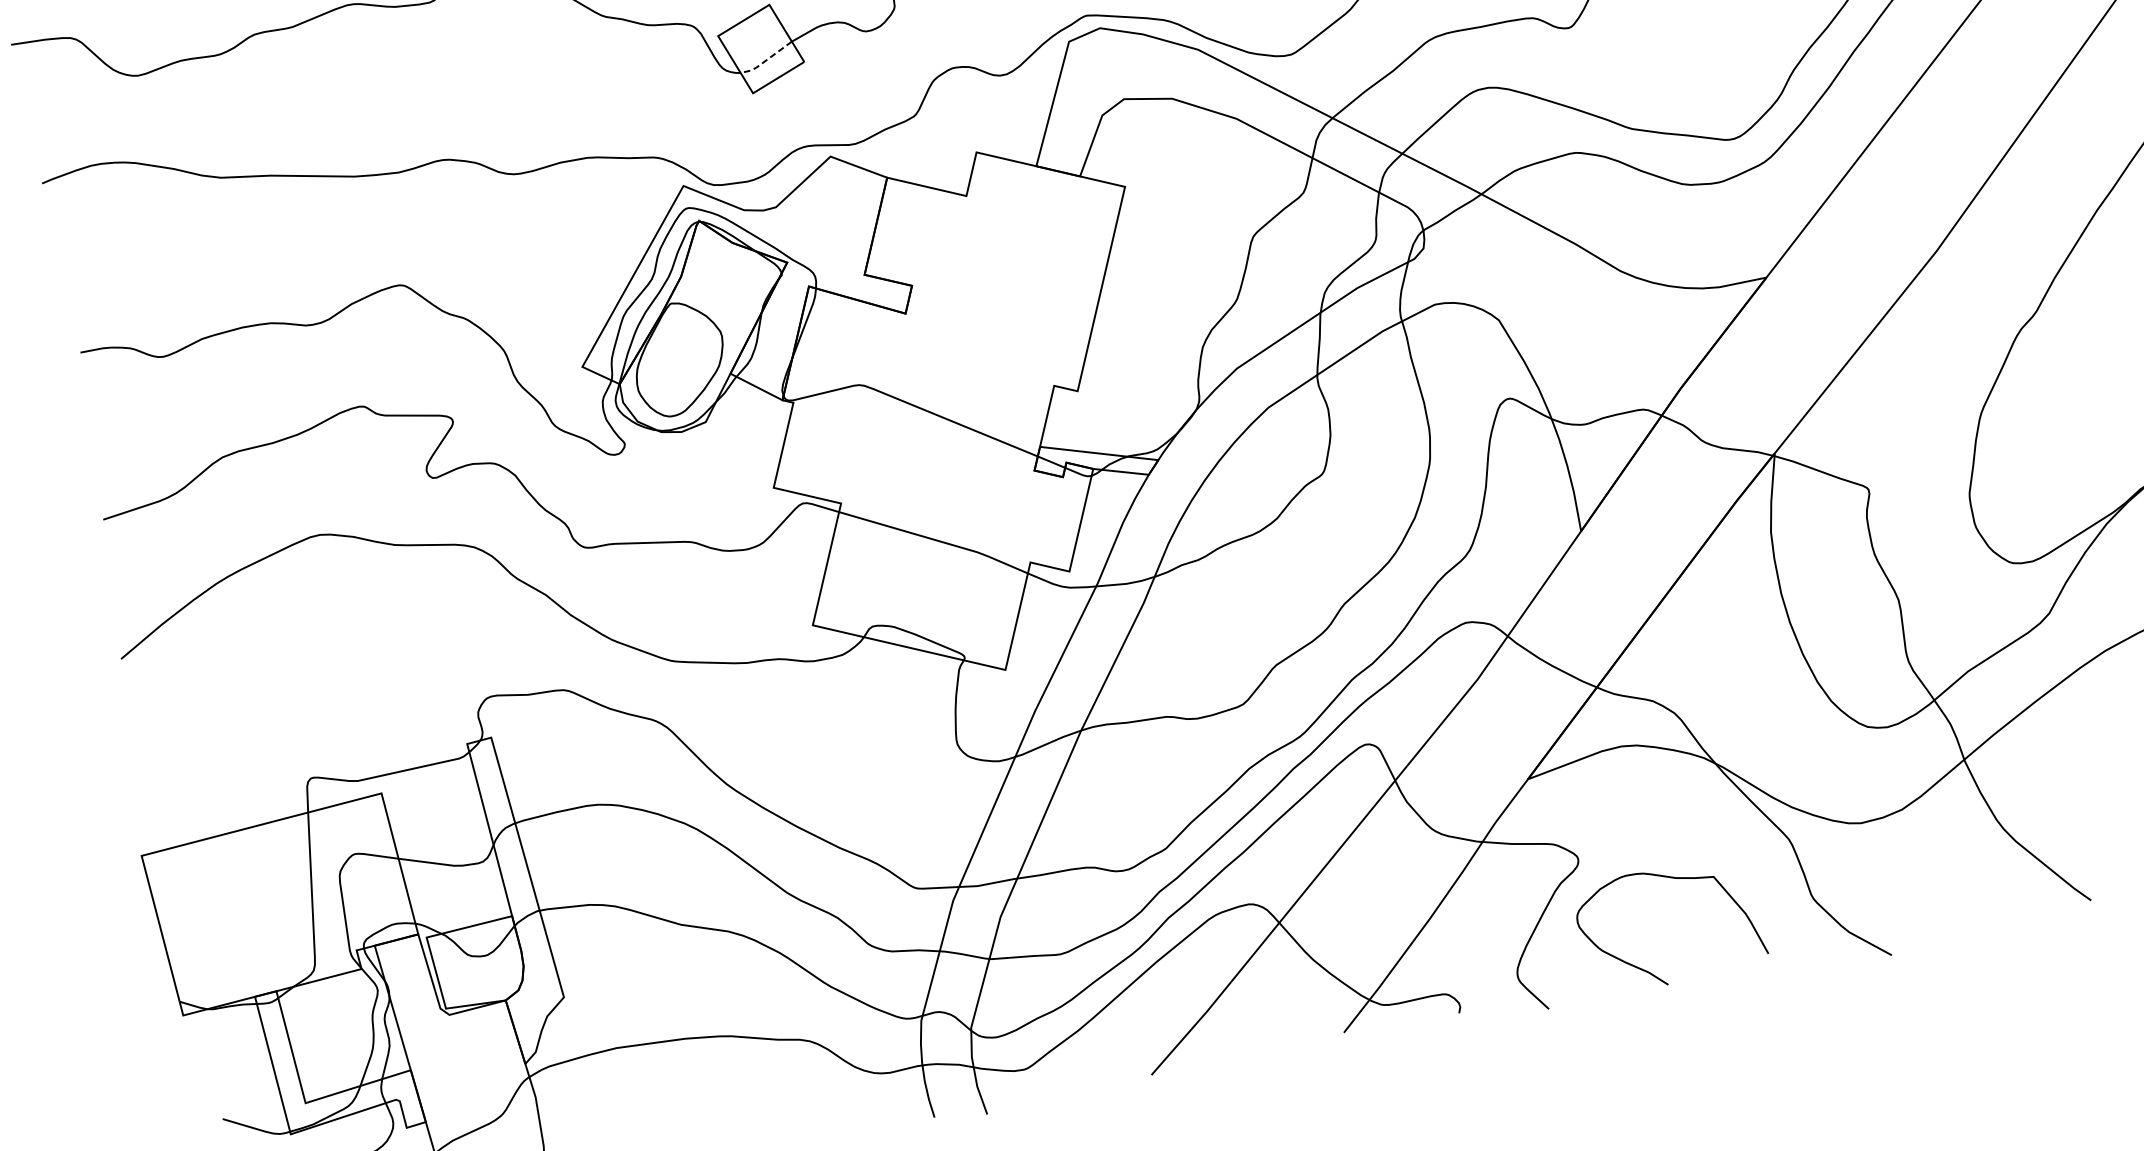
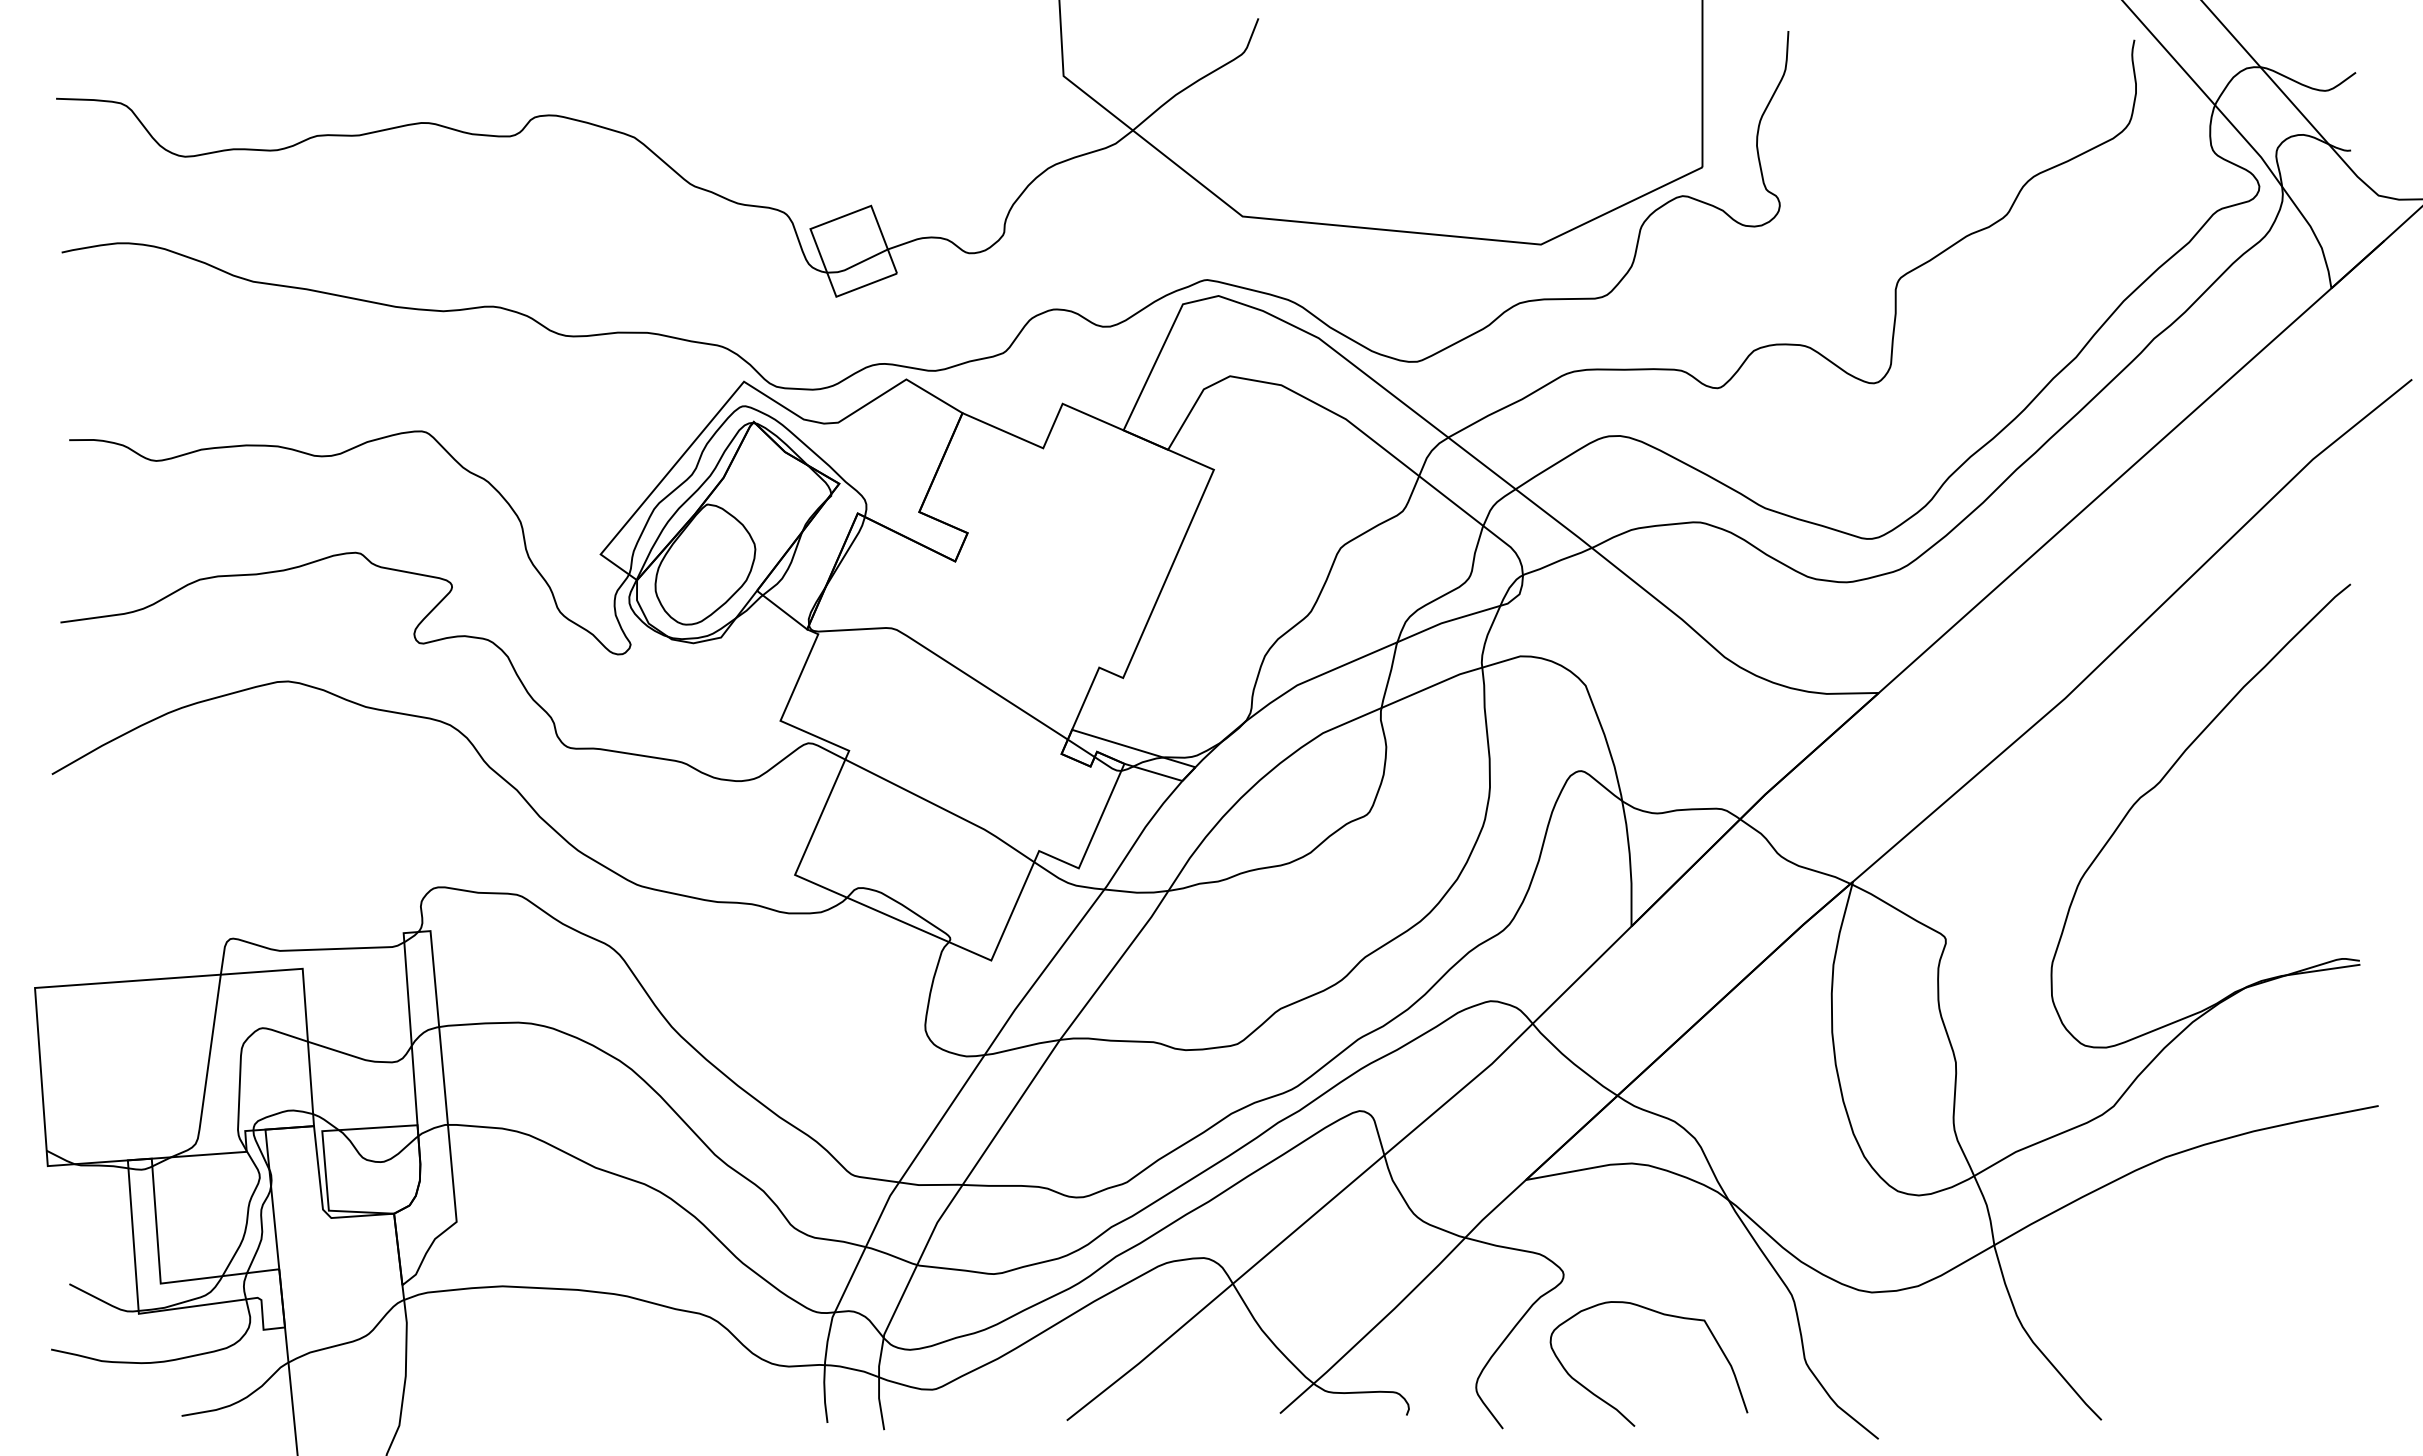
line: (765, 60) -> (856, 264), dashed -> solid

